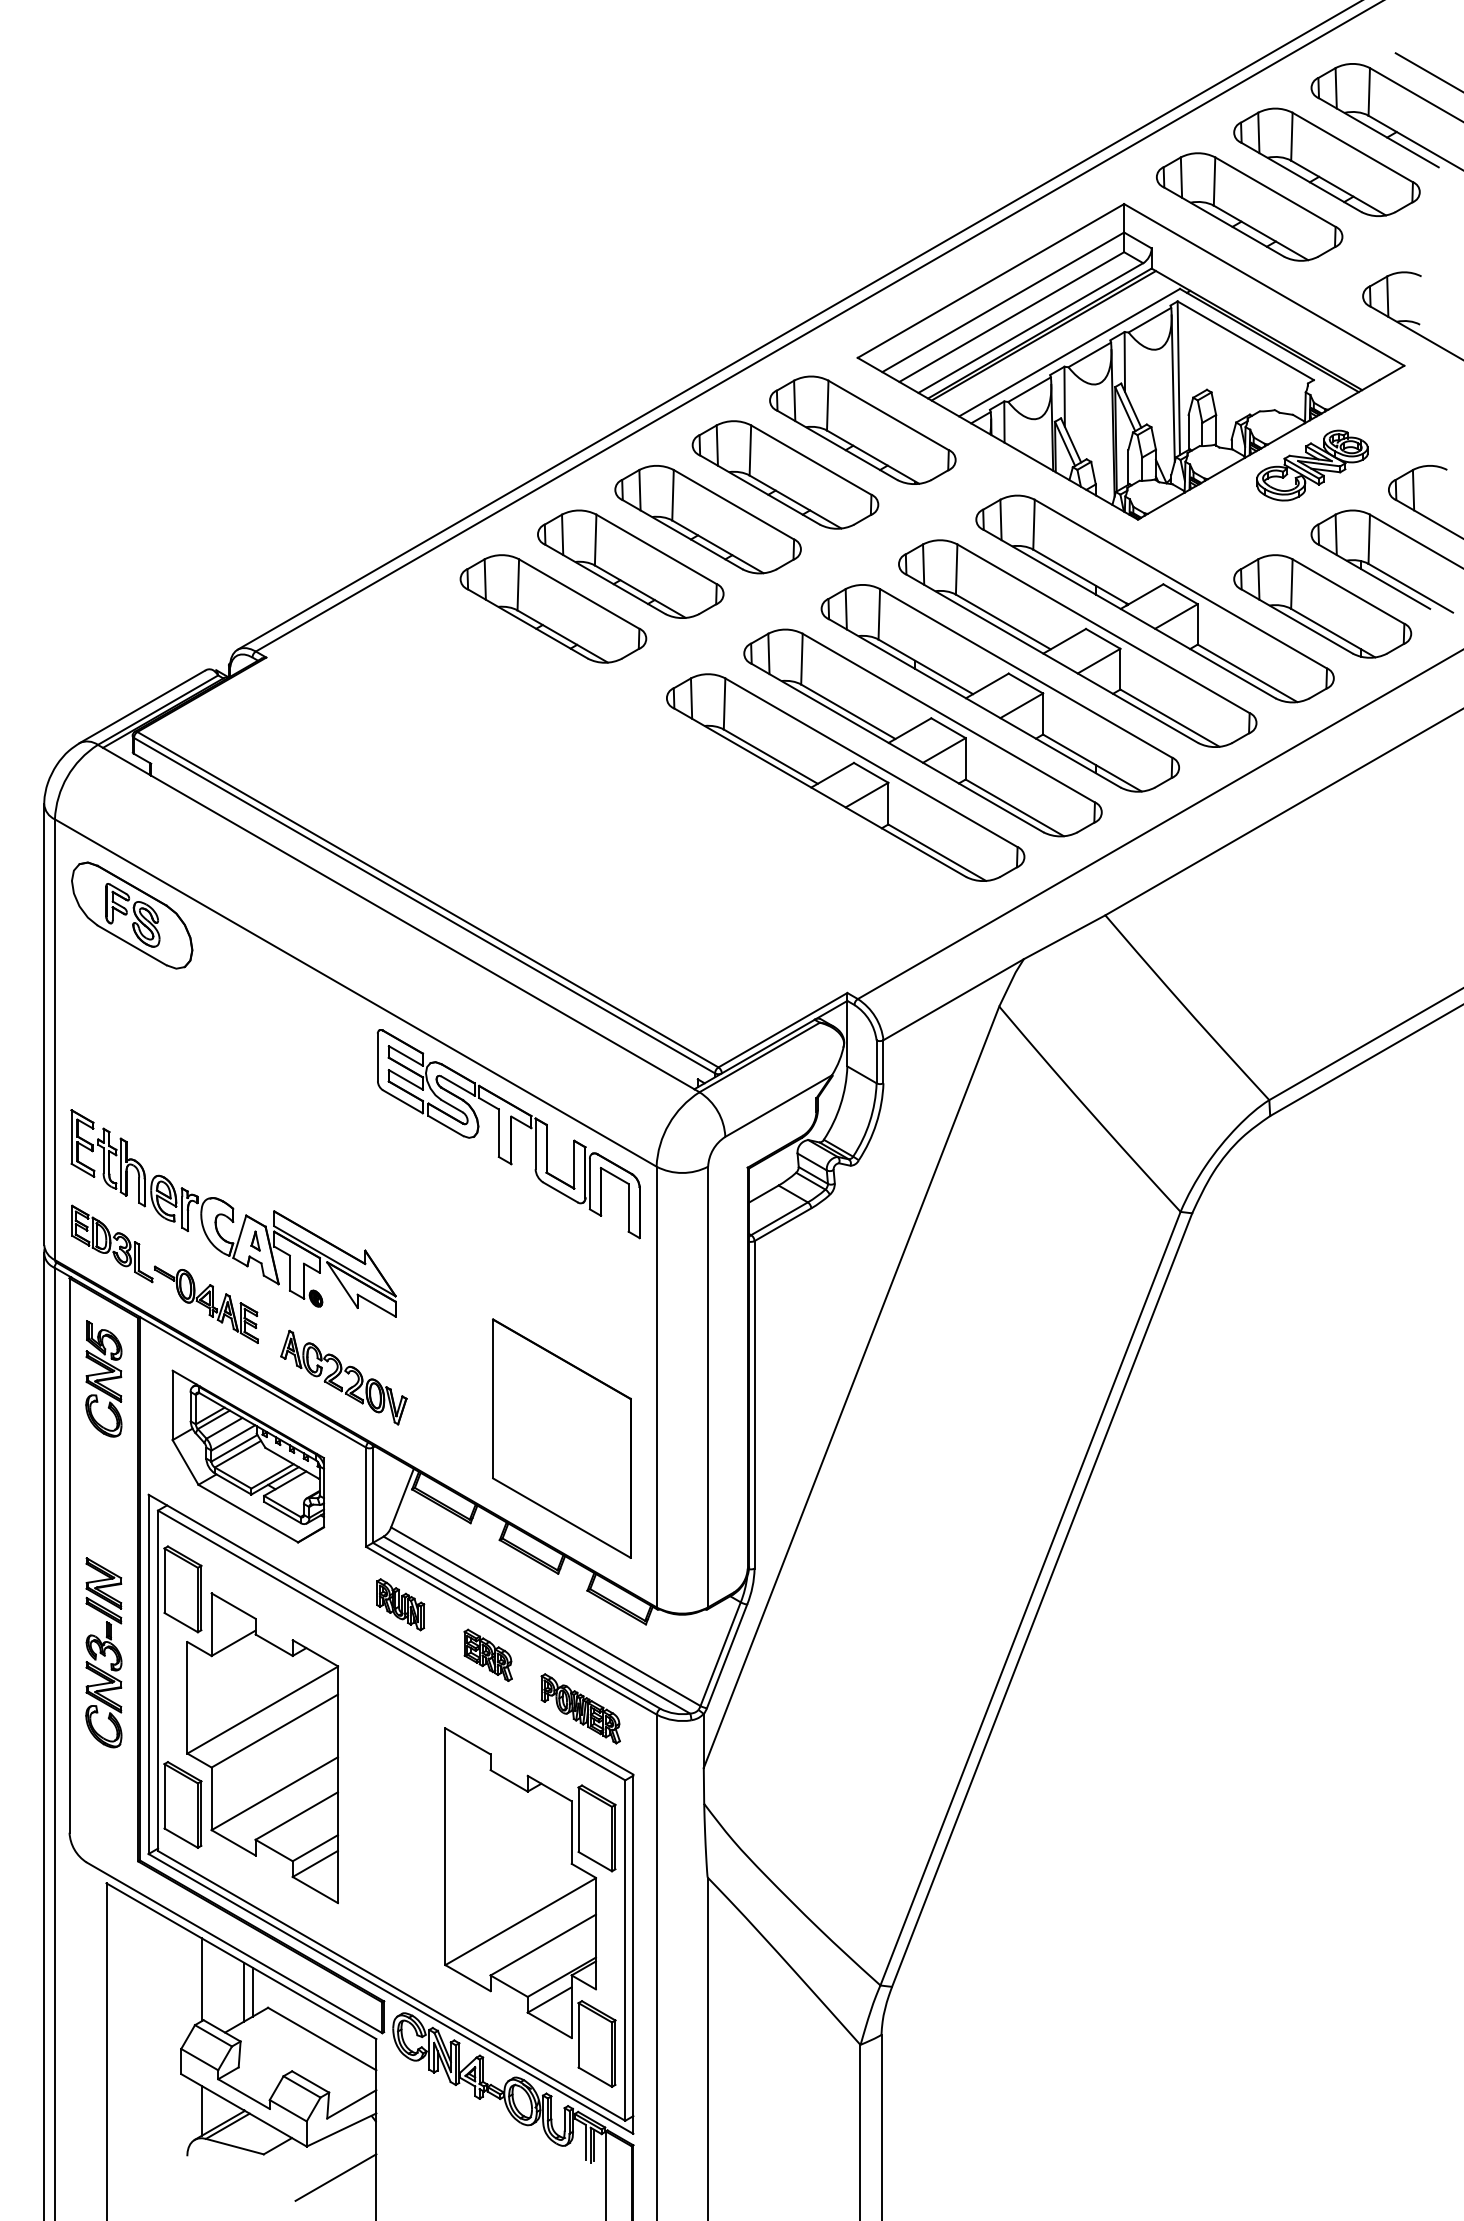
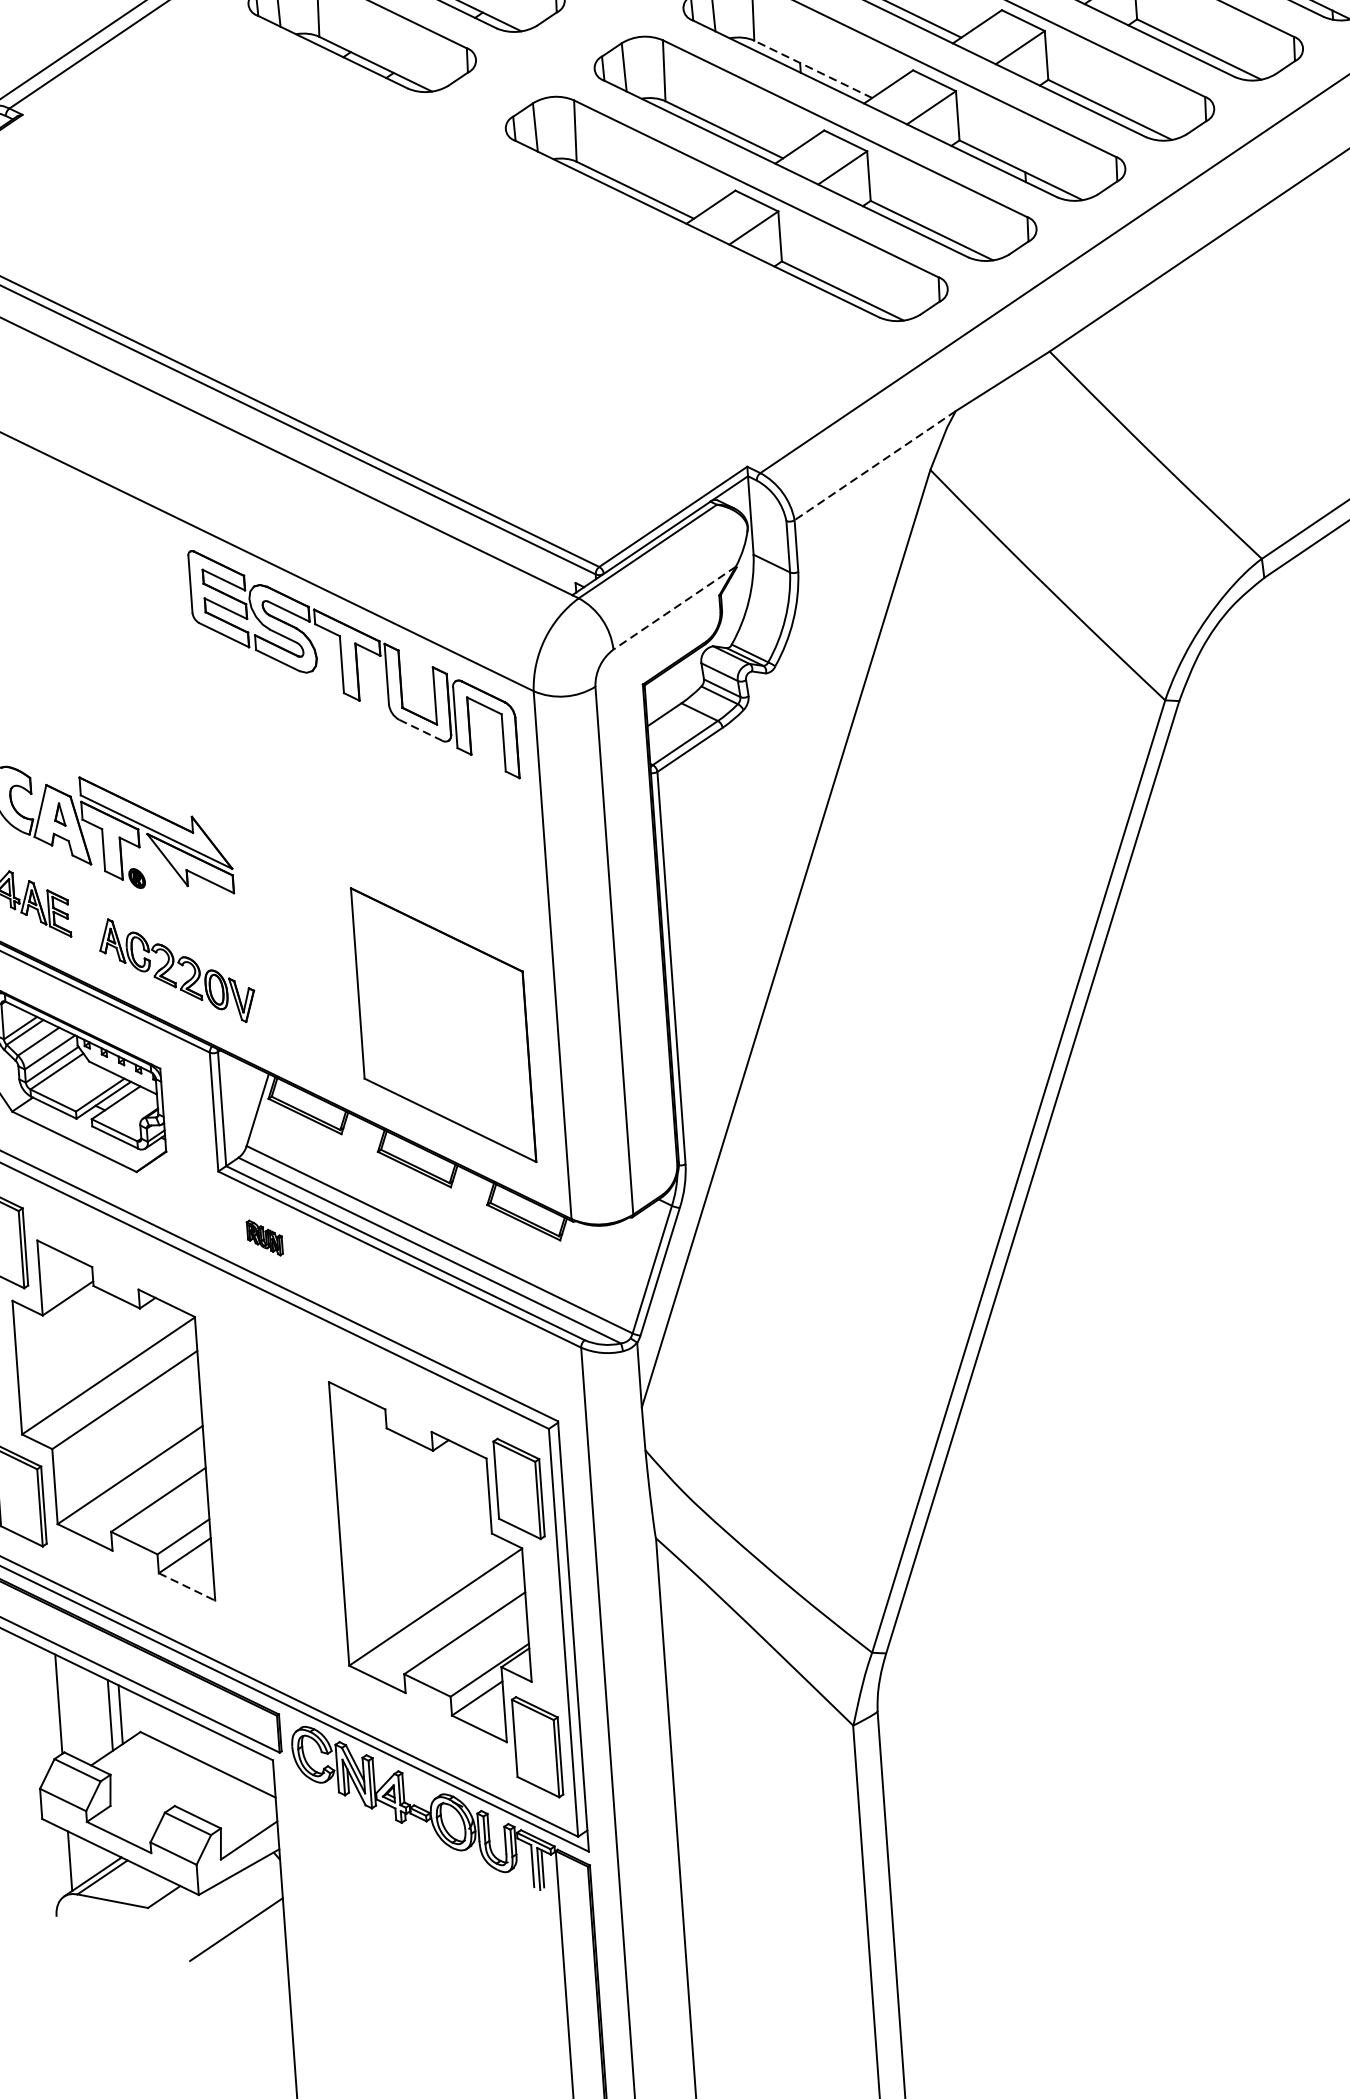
line: (925, 666) -> (812, 68), solid -> dashed
line: (953, 999) -> (874, 465), solid -> dashed
line: (778, 1106) -> (674, 608), solid -> dashed
line: (560, 1192) -> (420, 730), solid -> dashed
part: (400, 1604) -> (264, 1237), size x0.6
part: (487, 1654) -> (373, 1290), removed
part: (580, 1708) -> (489, 1346), removed
line: (315, 1890) -> (187, 1587), solid -> dashed

